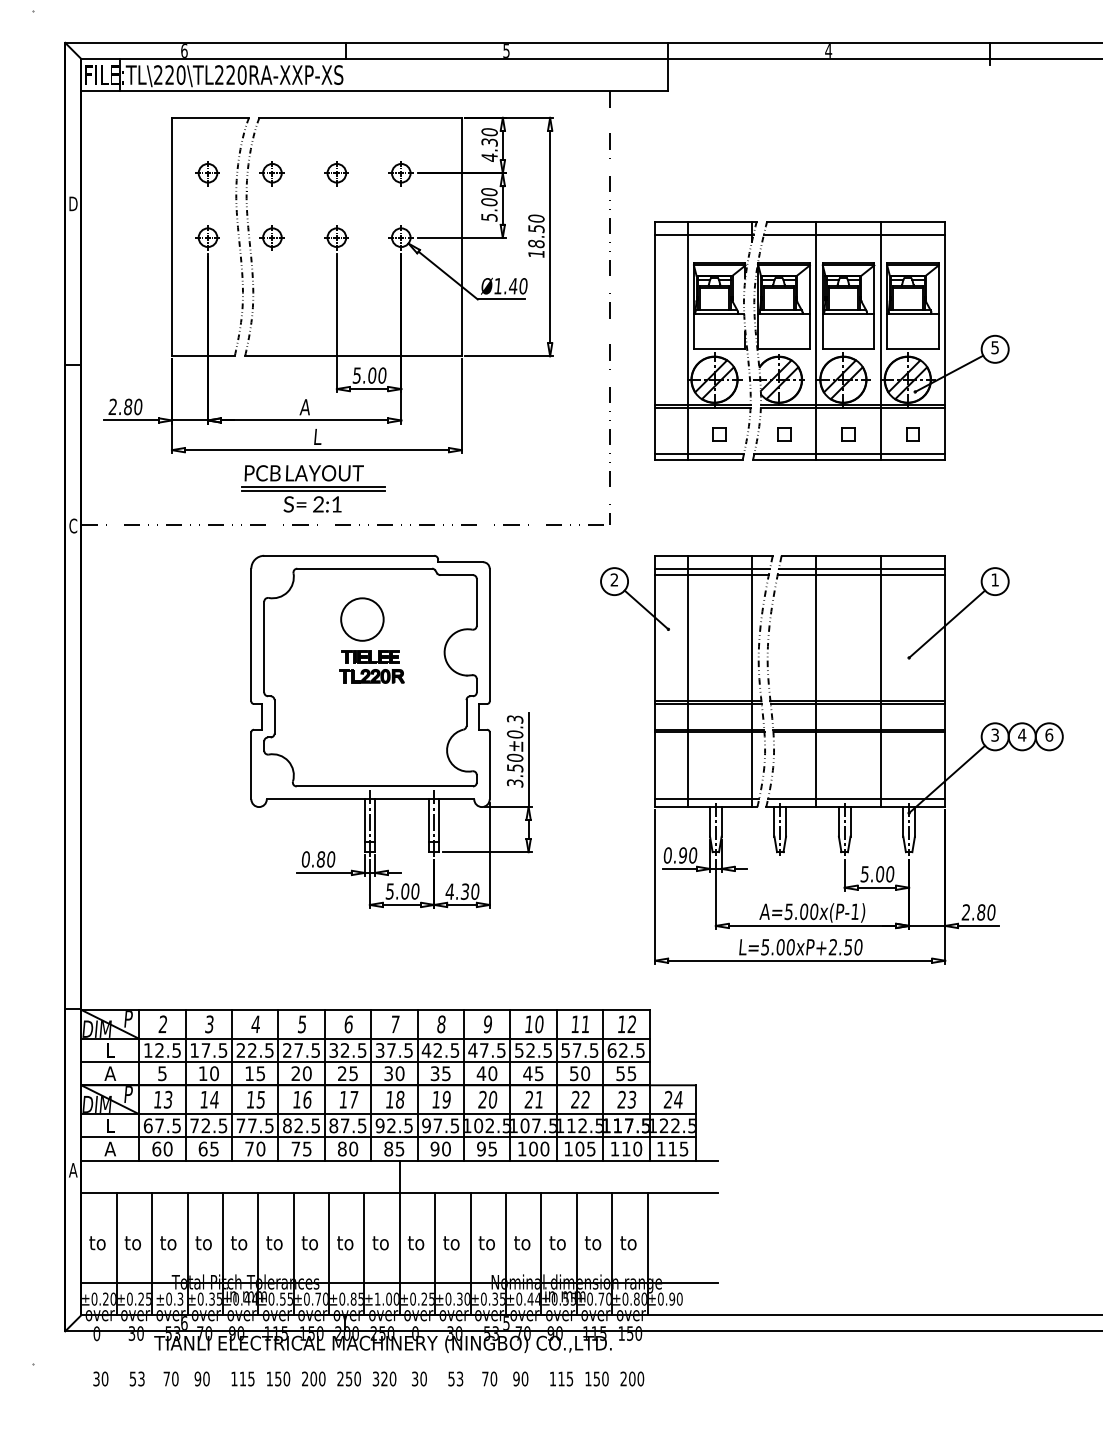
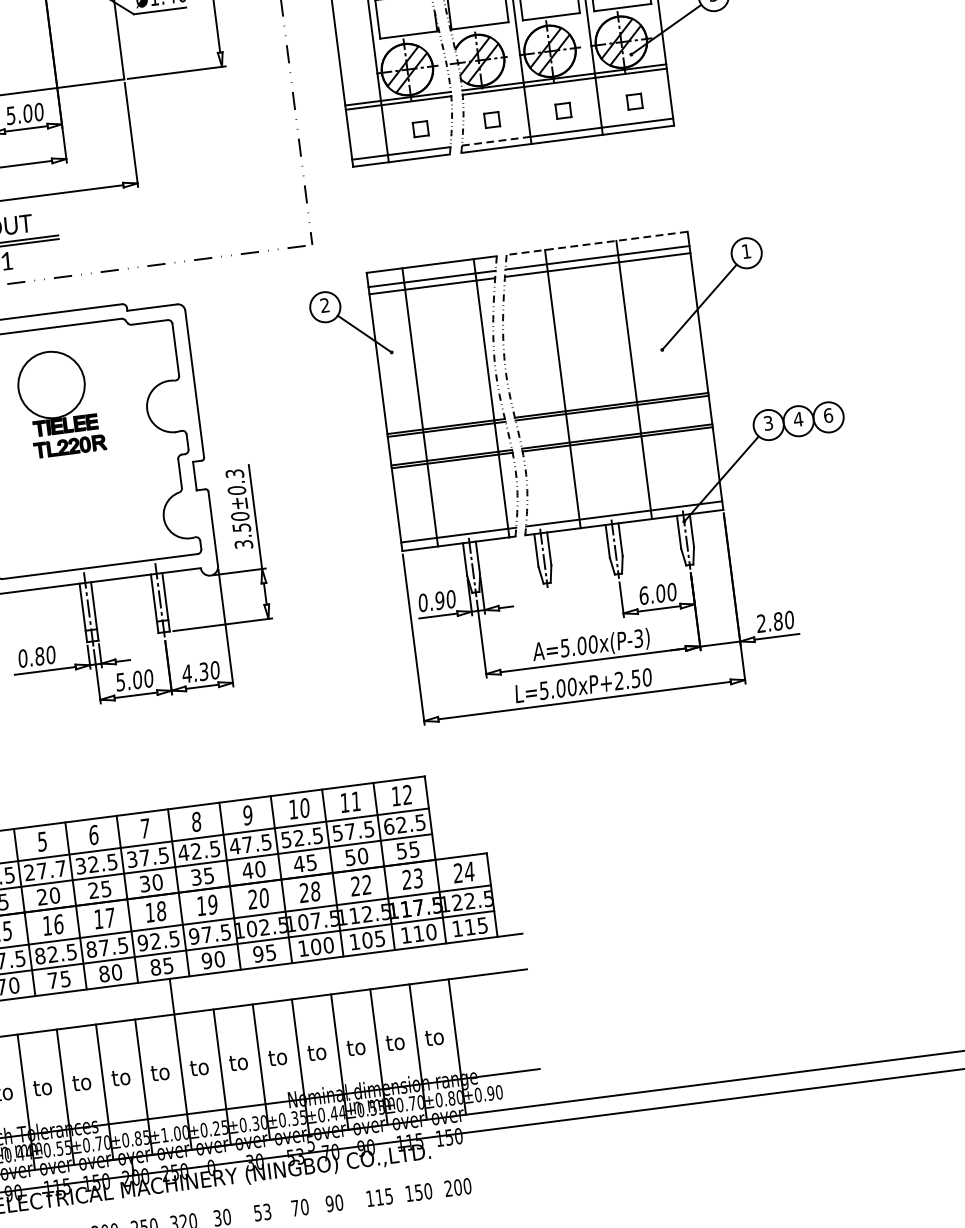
line: (785, 453) -> (496, 141), solid -> dashed
line: (863, 555) -> (597, 243), solid -> dashed
circle: (362, 619) -> (51, 384), size x1.4
text: (864, 874) -> (643, 596), 5.00 -> 6.00
text: (855, 911) -> (638, 638), A=5.00x(P-1) -> A=5.00x(P-3)
text: (315, 1050) -> (60, 868), 27.5 -> 27.7
text: (539, 1099) -> (315, 891), 21 -> 28

